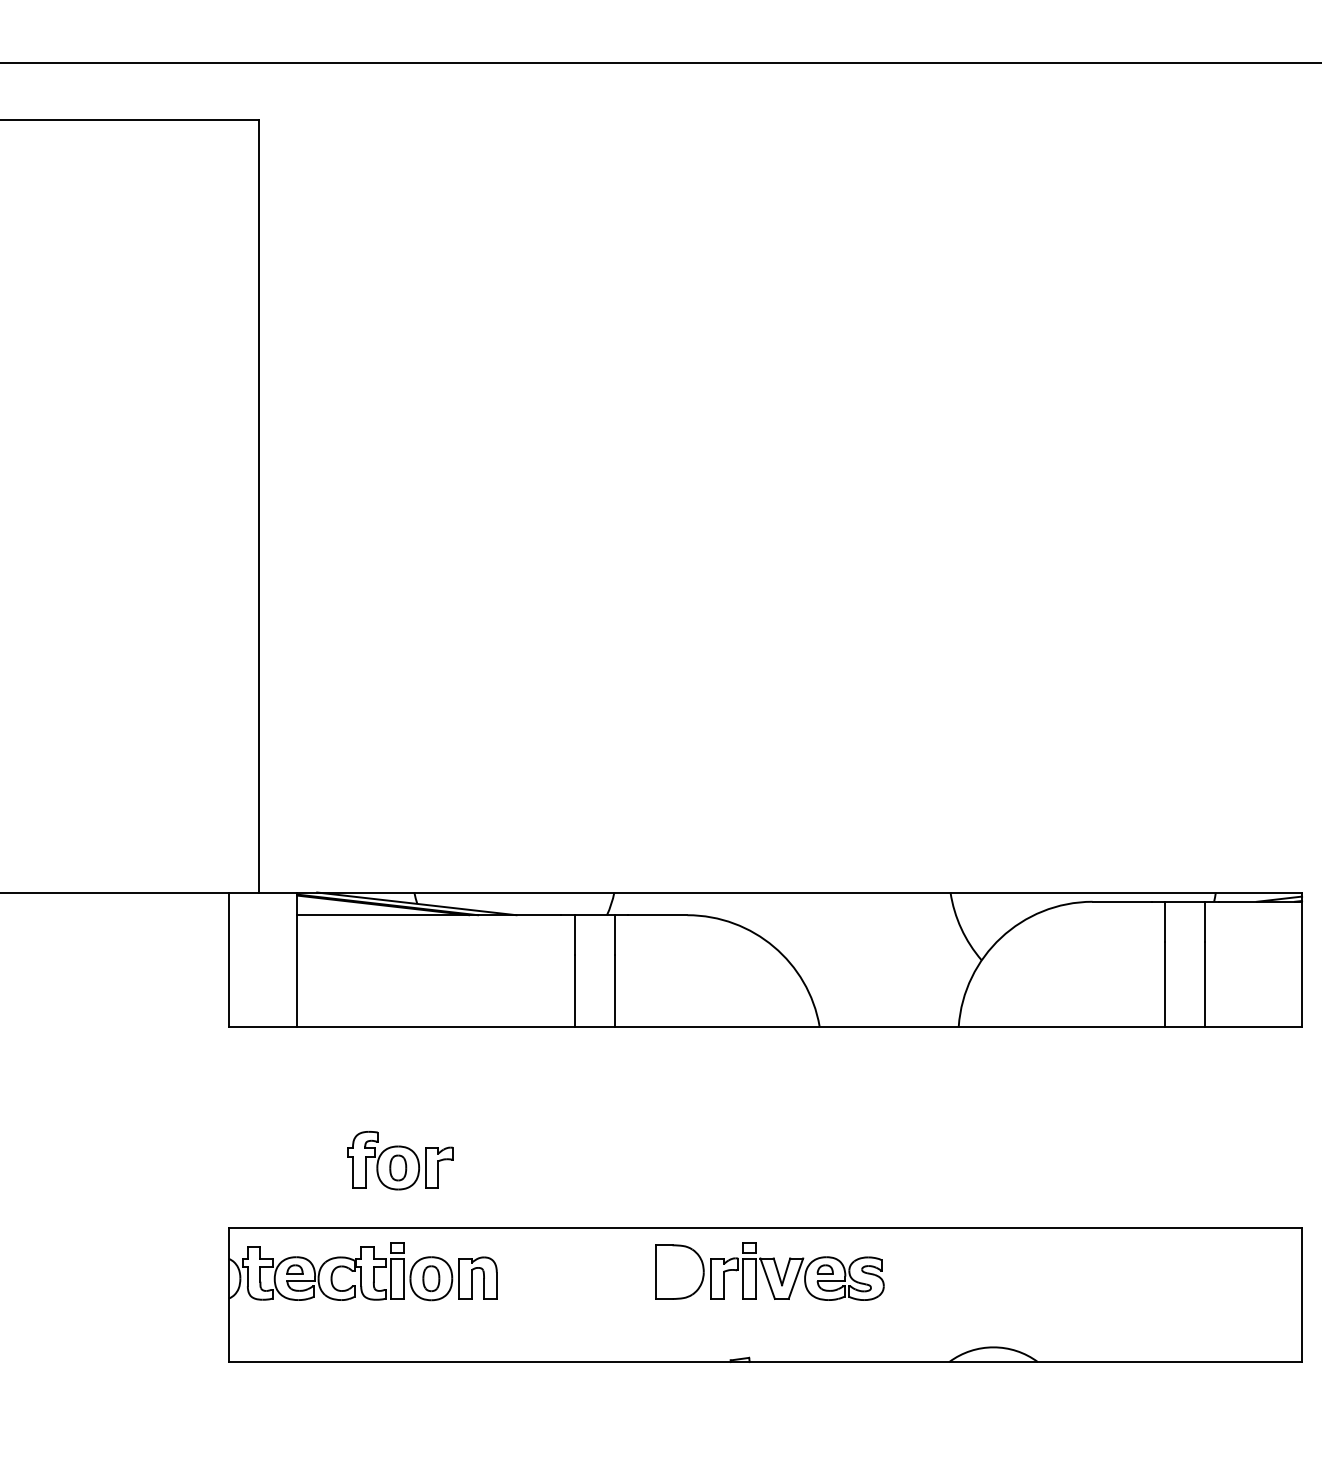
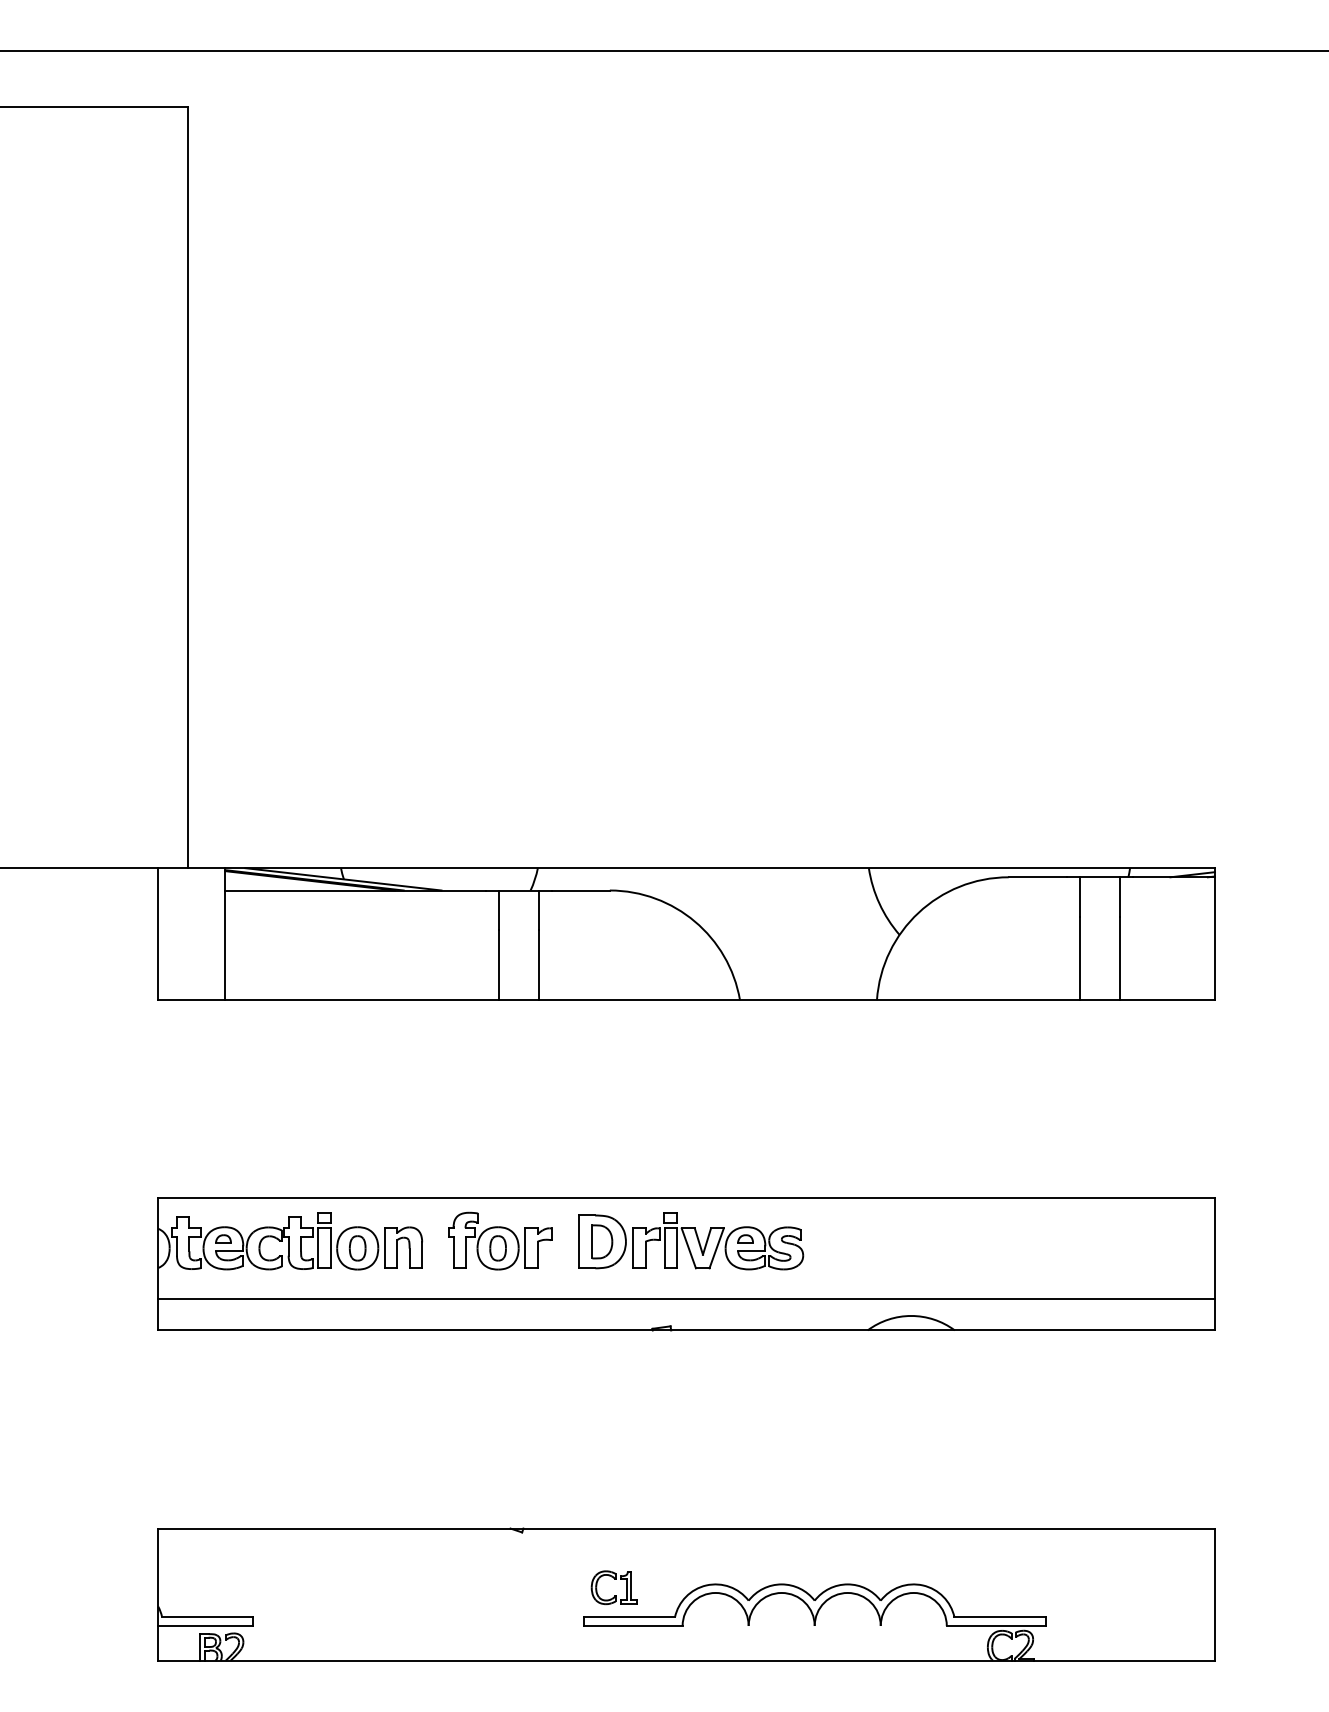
part: (400, 1159) -> (500, 1240), moved
part: (679, 1271) -> (602, 1241), added
line: (765, 1330) -> (686, 1299), added

